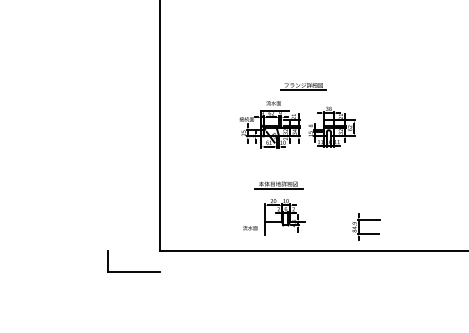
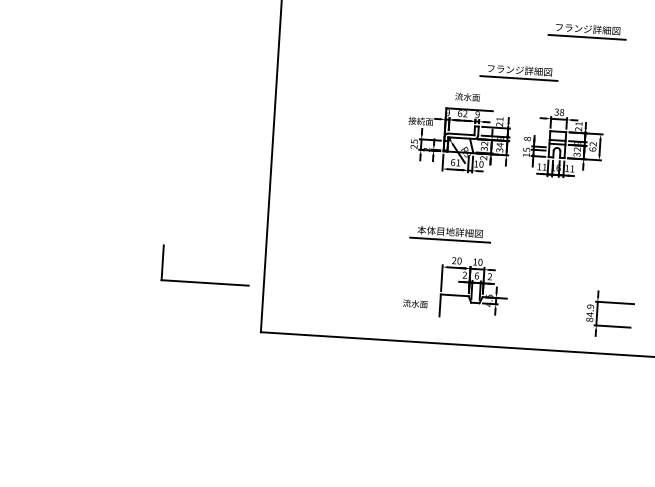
part: (342, 59) -> (587, 30), added
part: (278, 185) -> (450, 234), moved
part: (133, 271) -> (204, 282), moved

